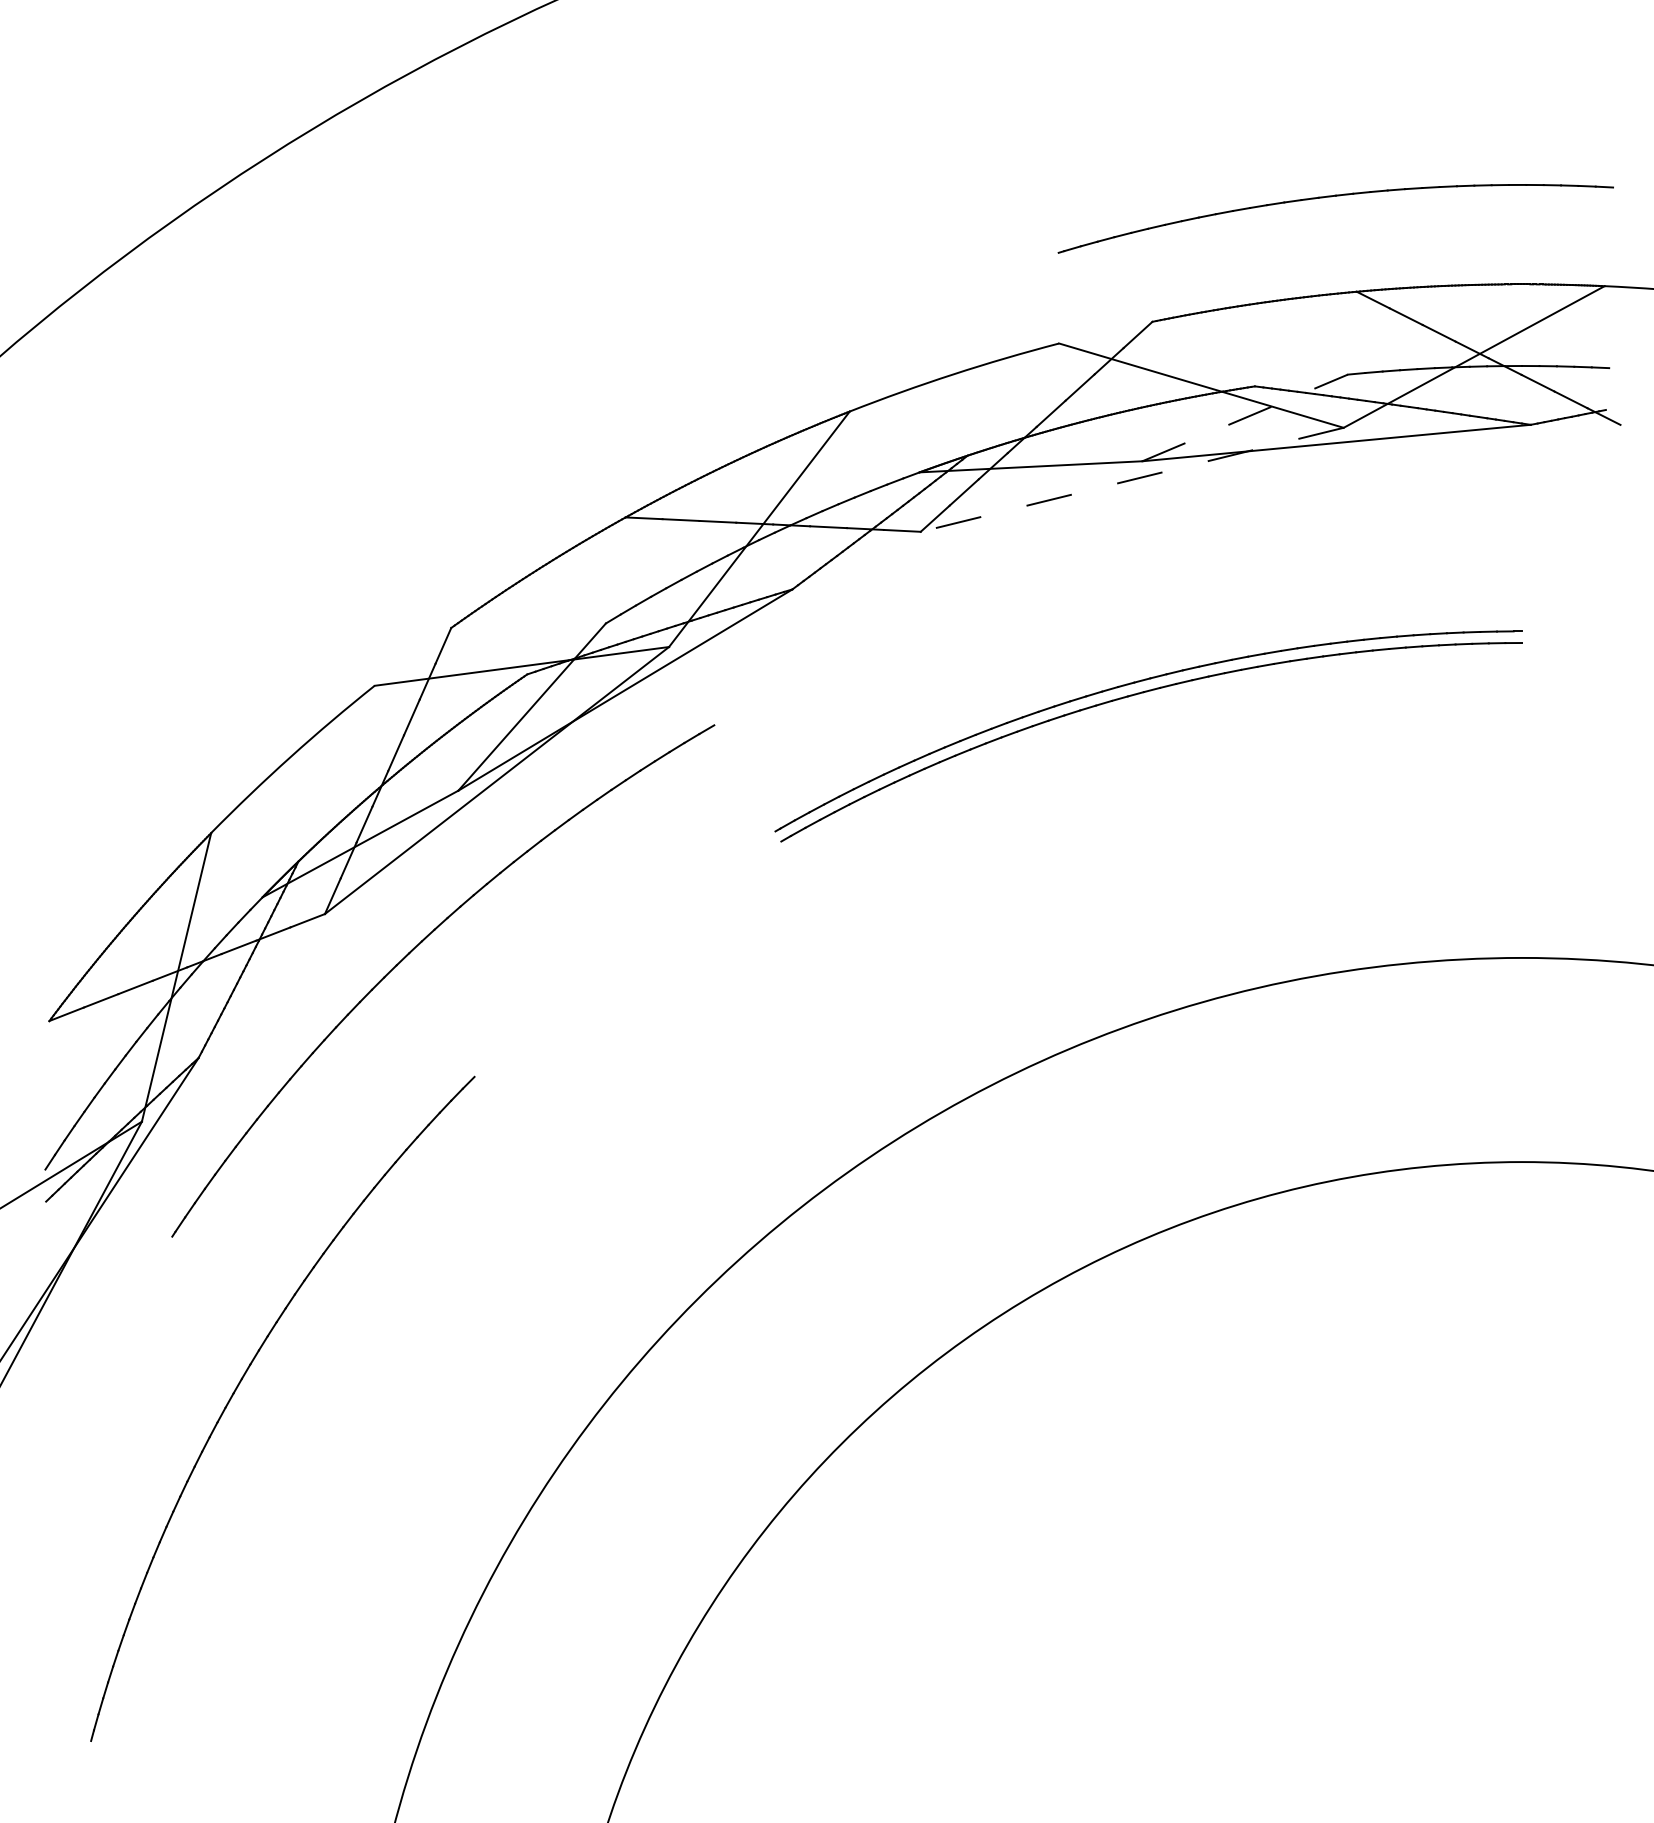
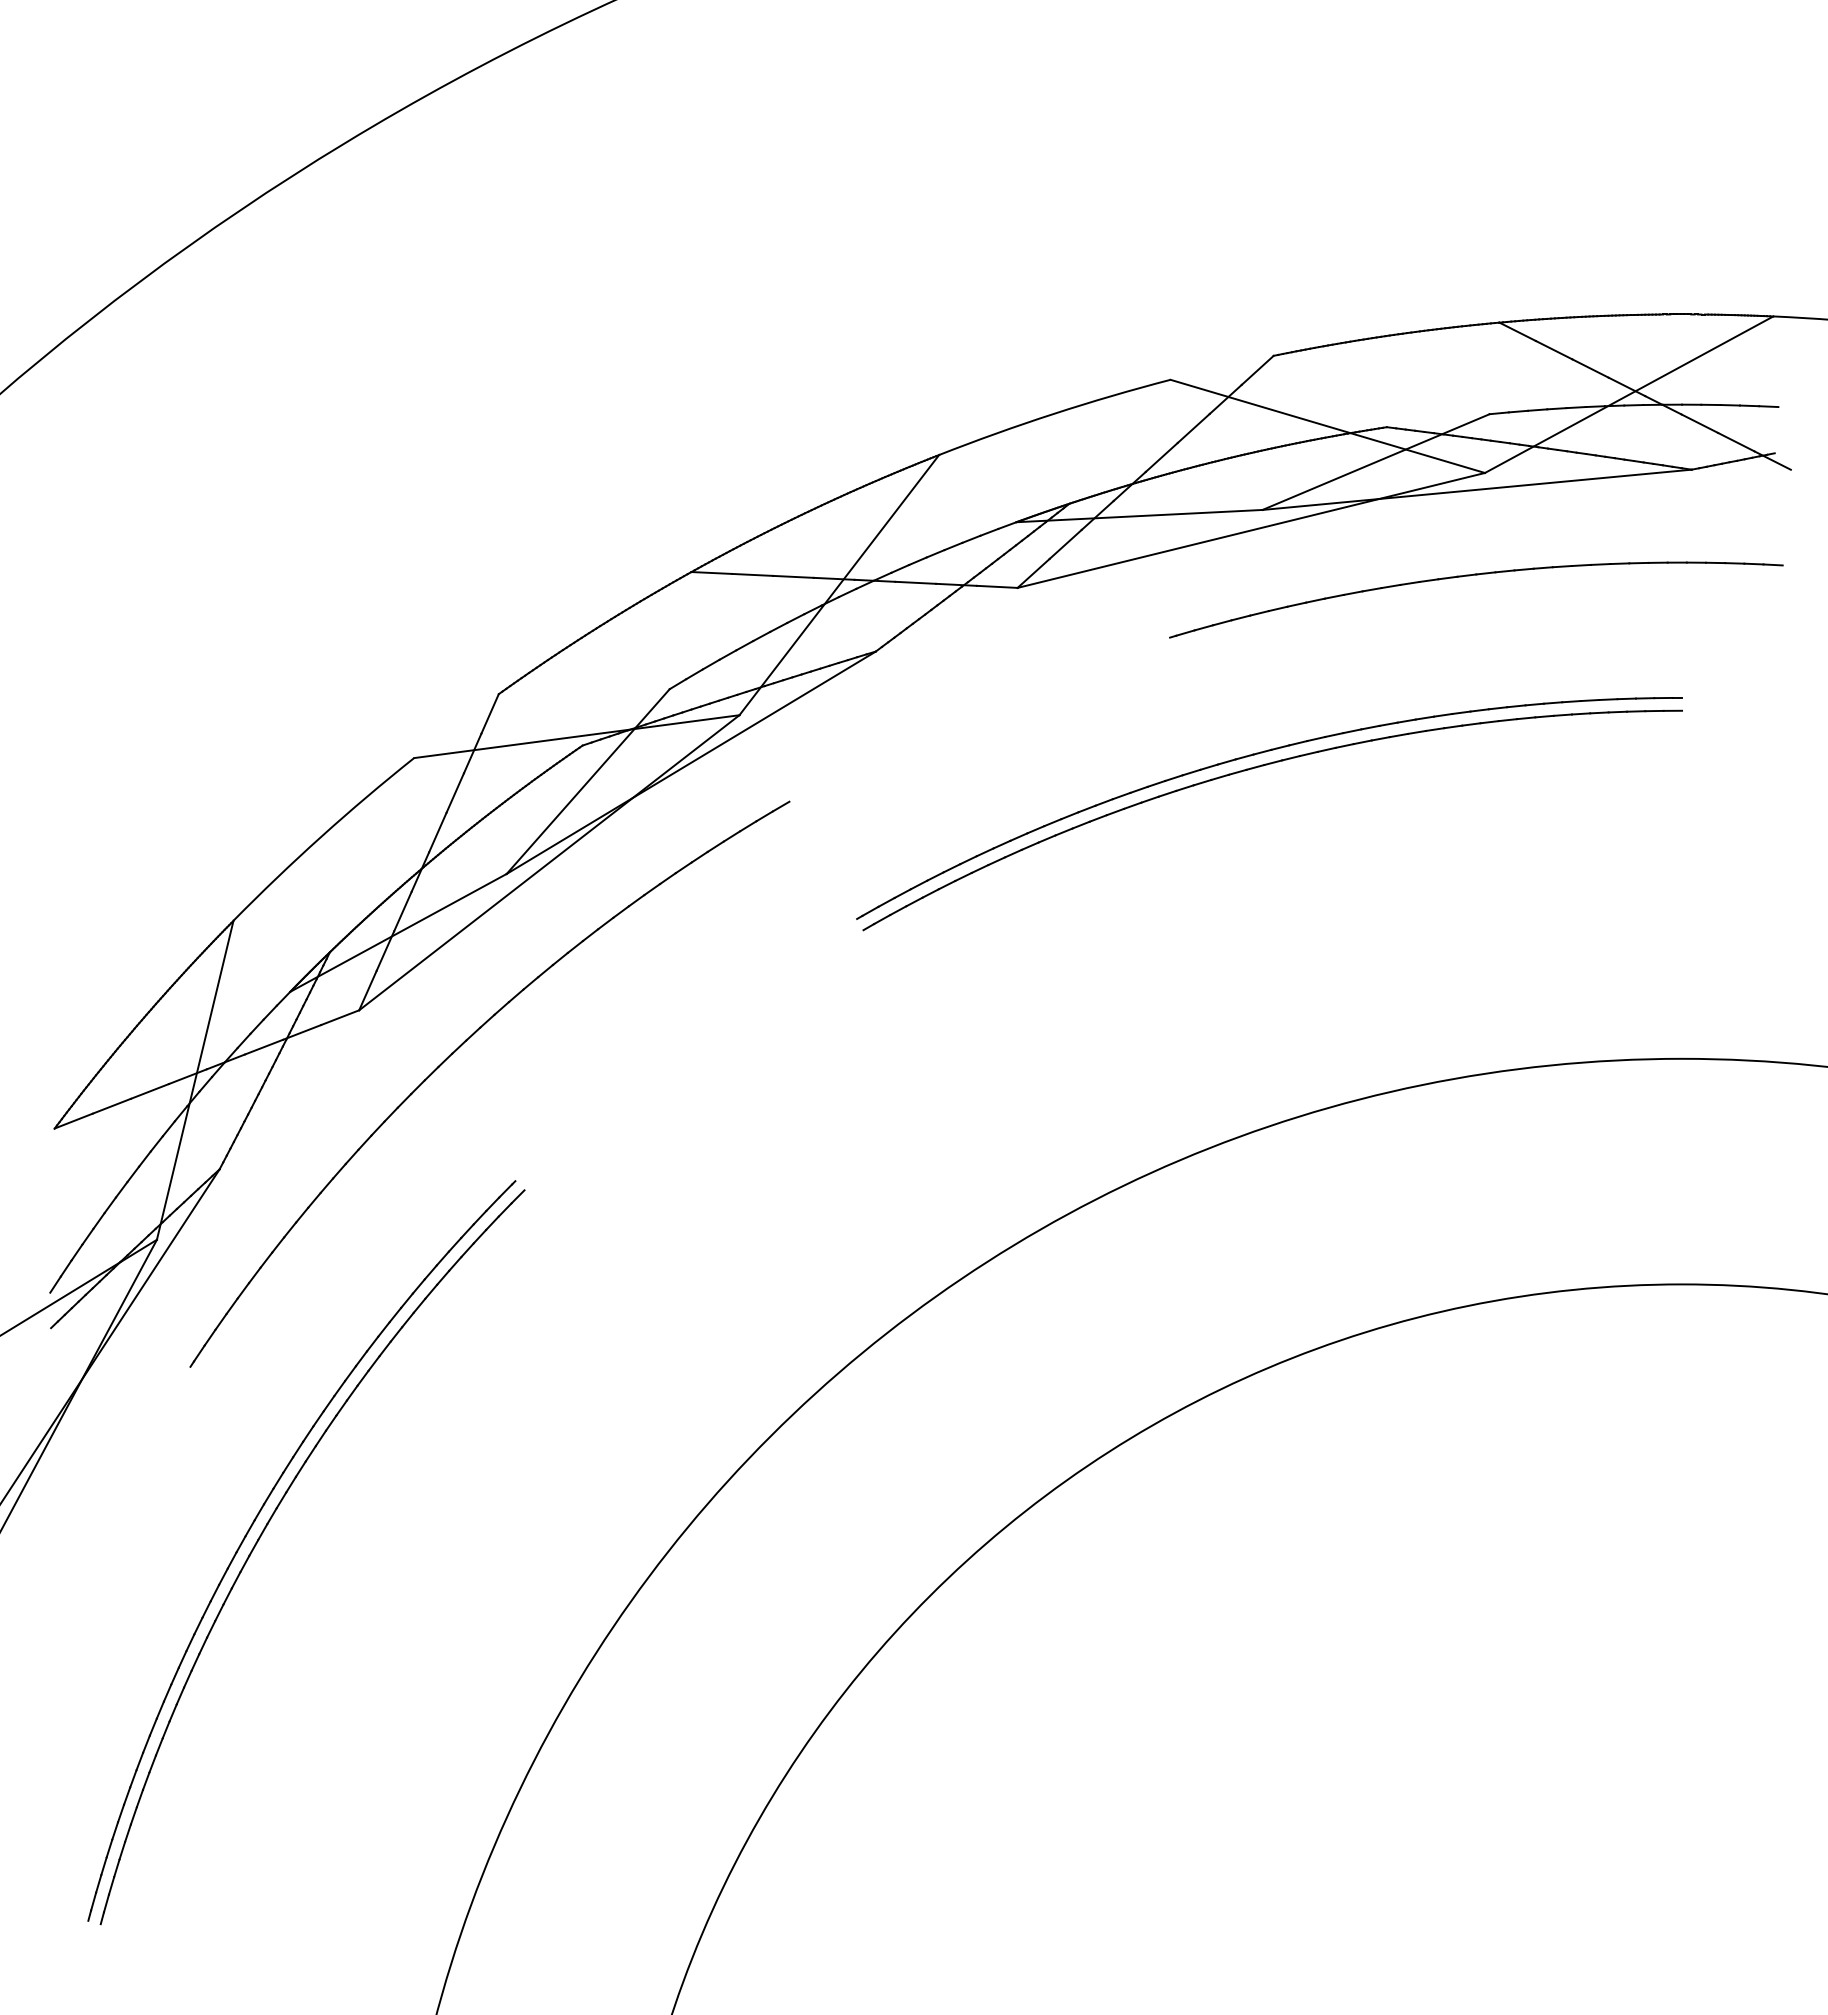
part: (1330, 197) -> (1470, 576), moved
line: (1245, 417) -> (1376, 461), dashed -> solid
line: (1132, 479) -> (1251, 530), dashed -> solid
part: (231, 1376) -> (255, 1521), added

